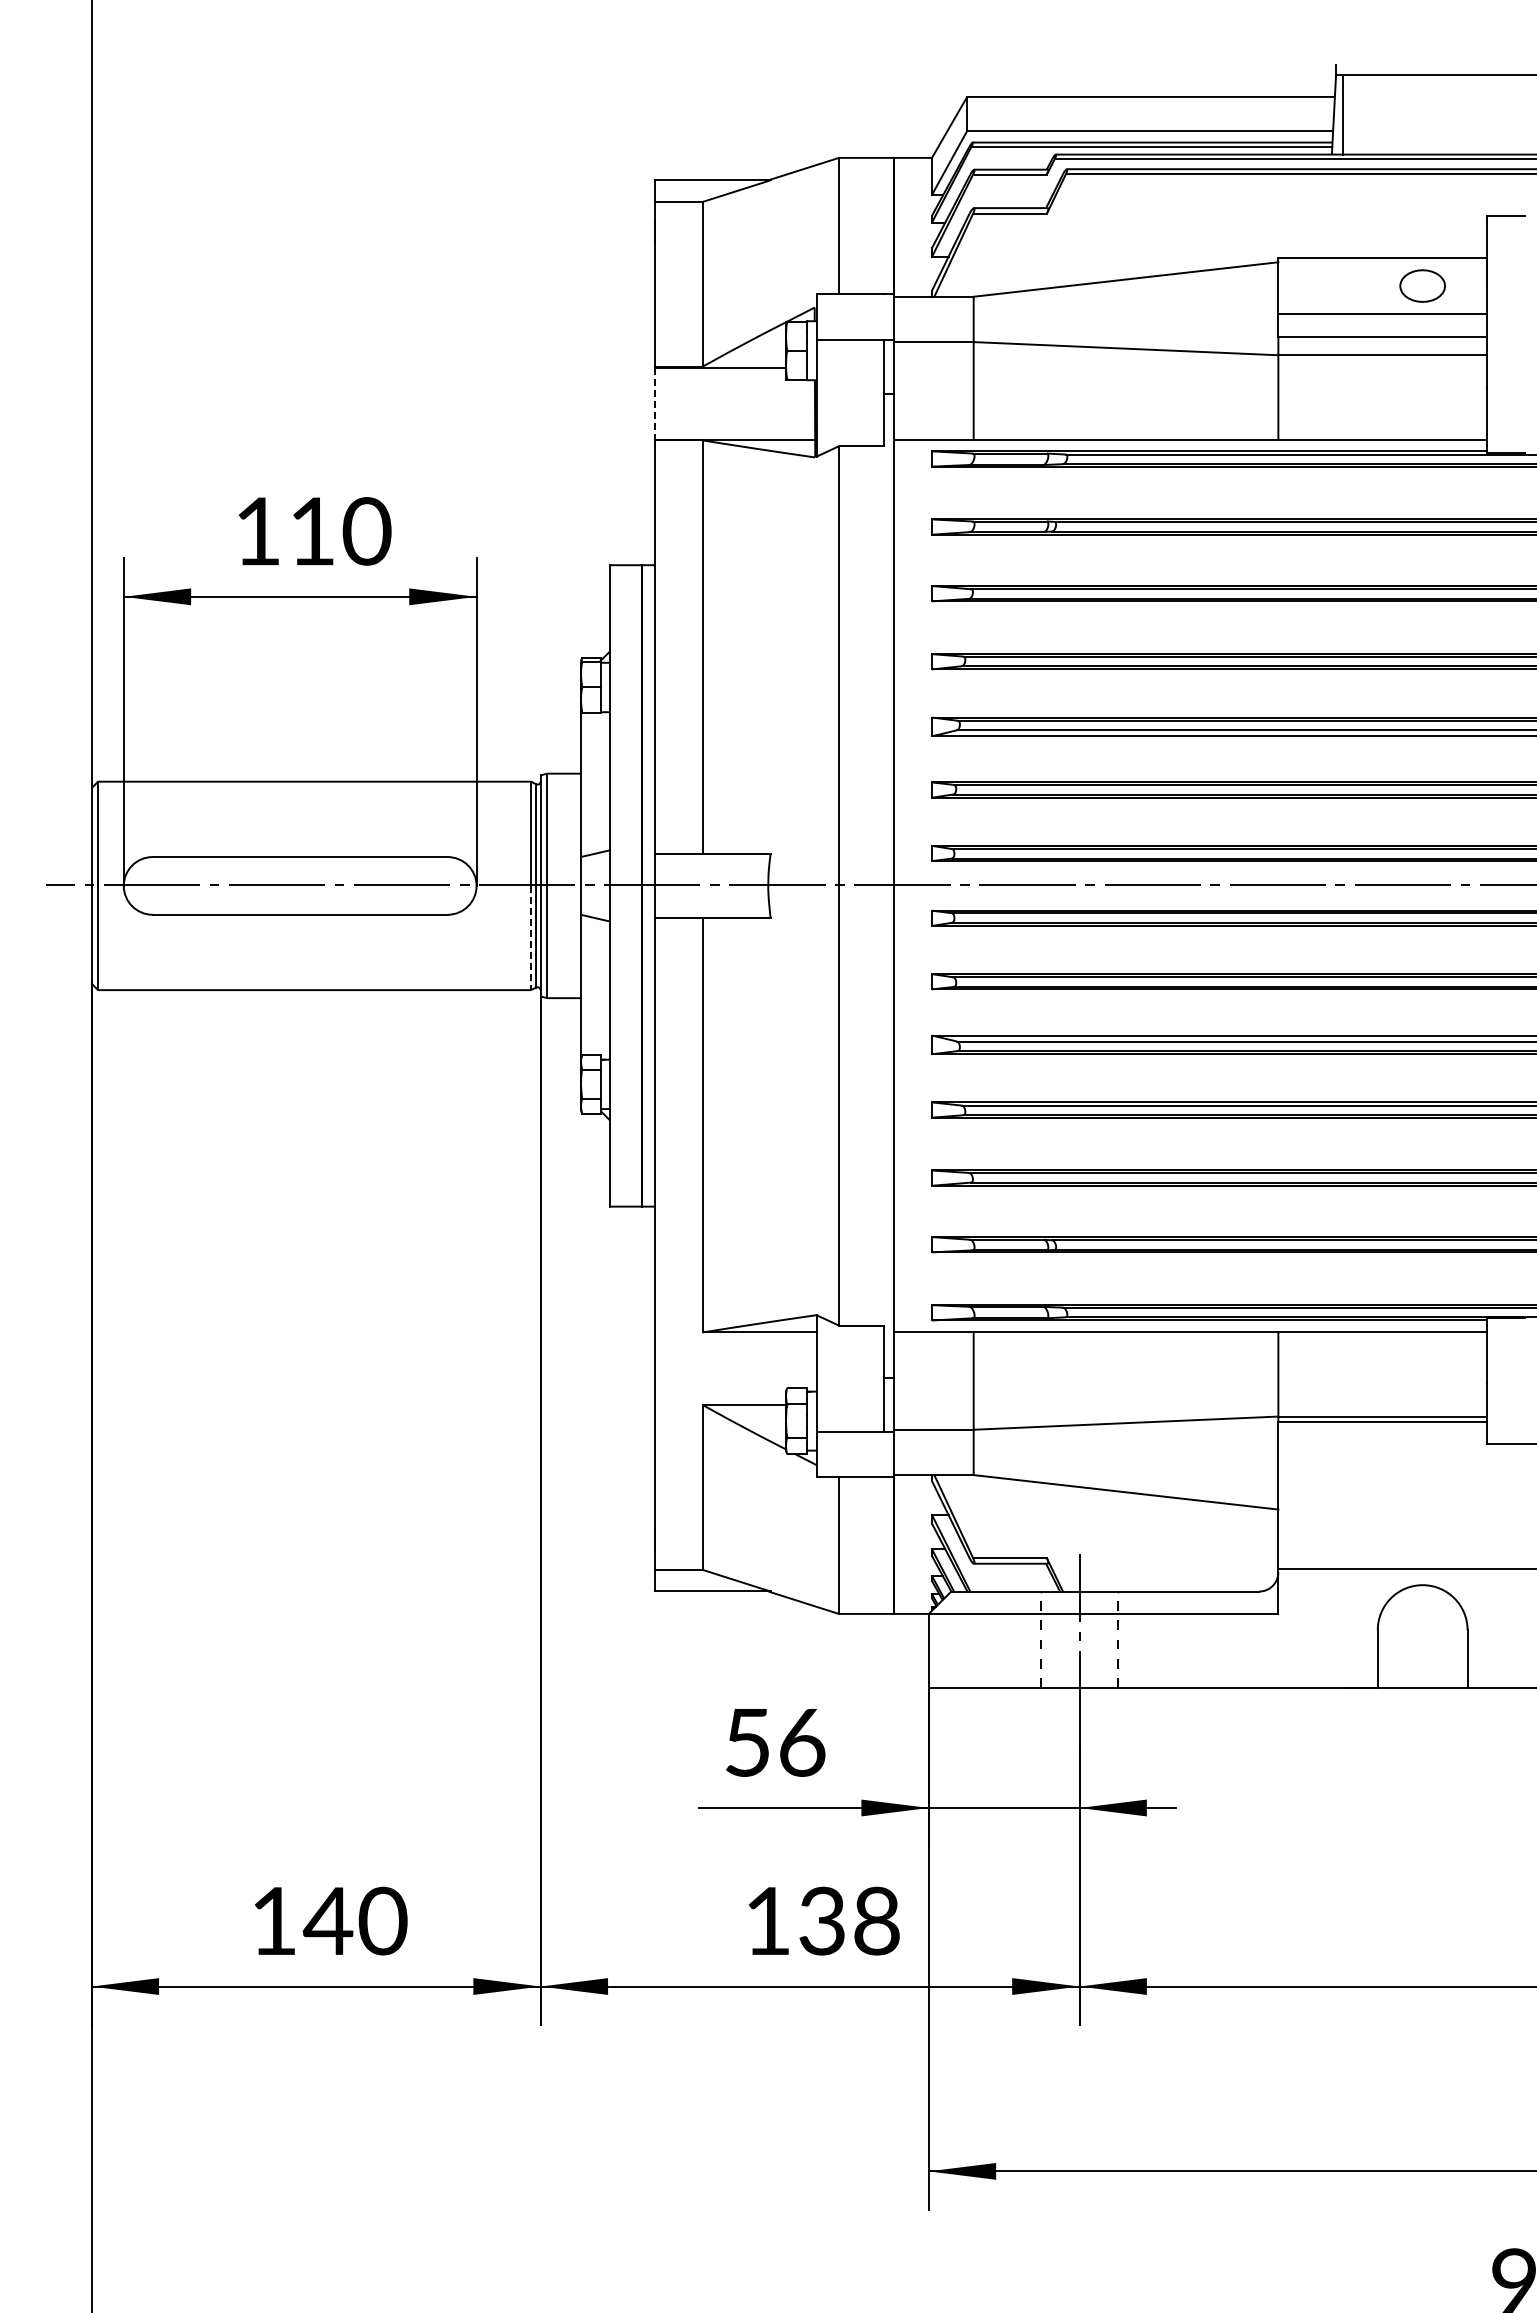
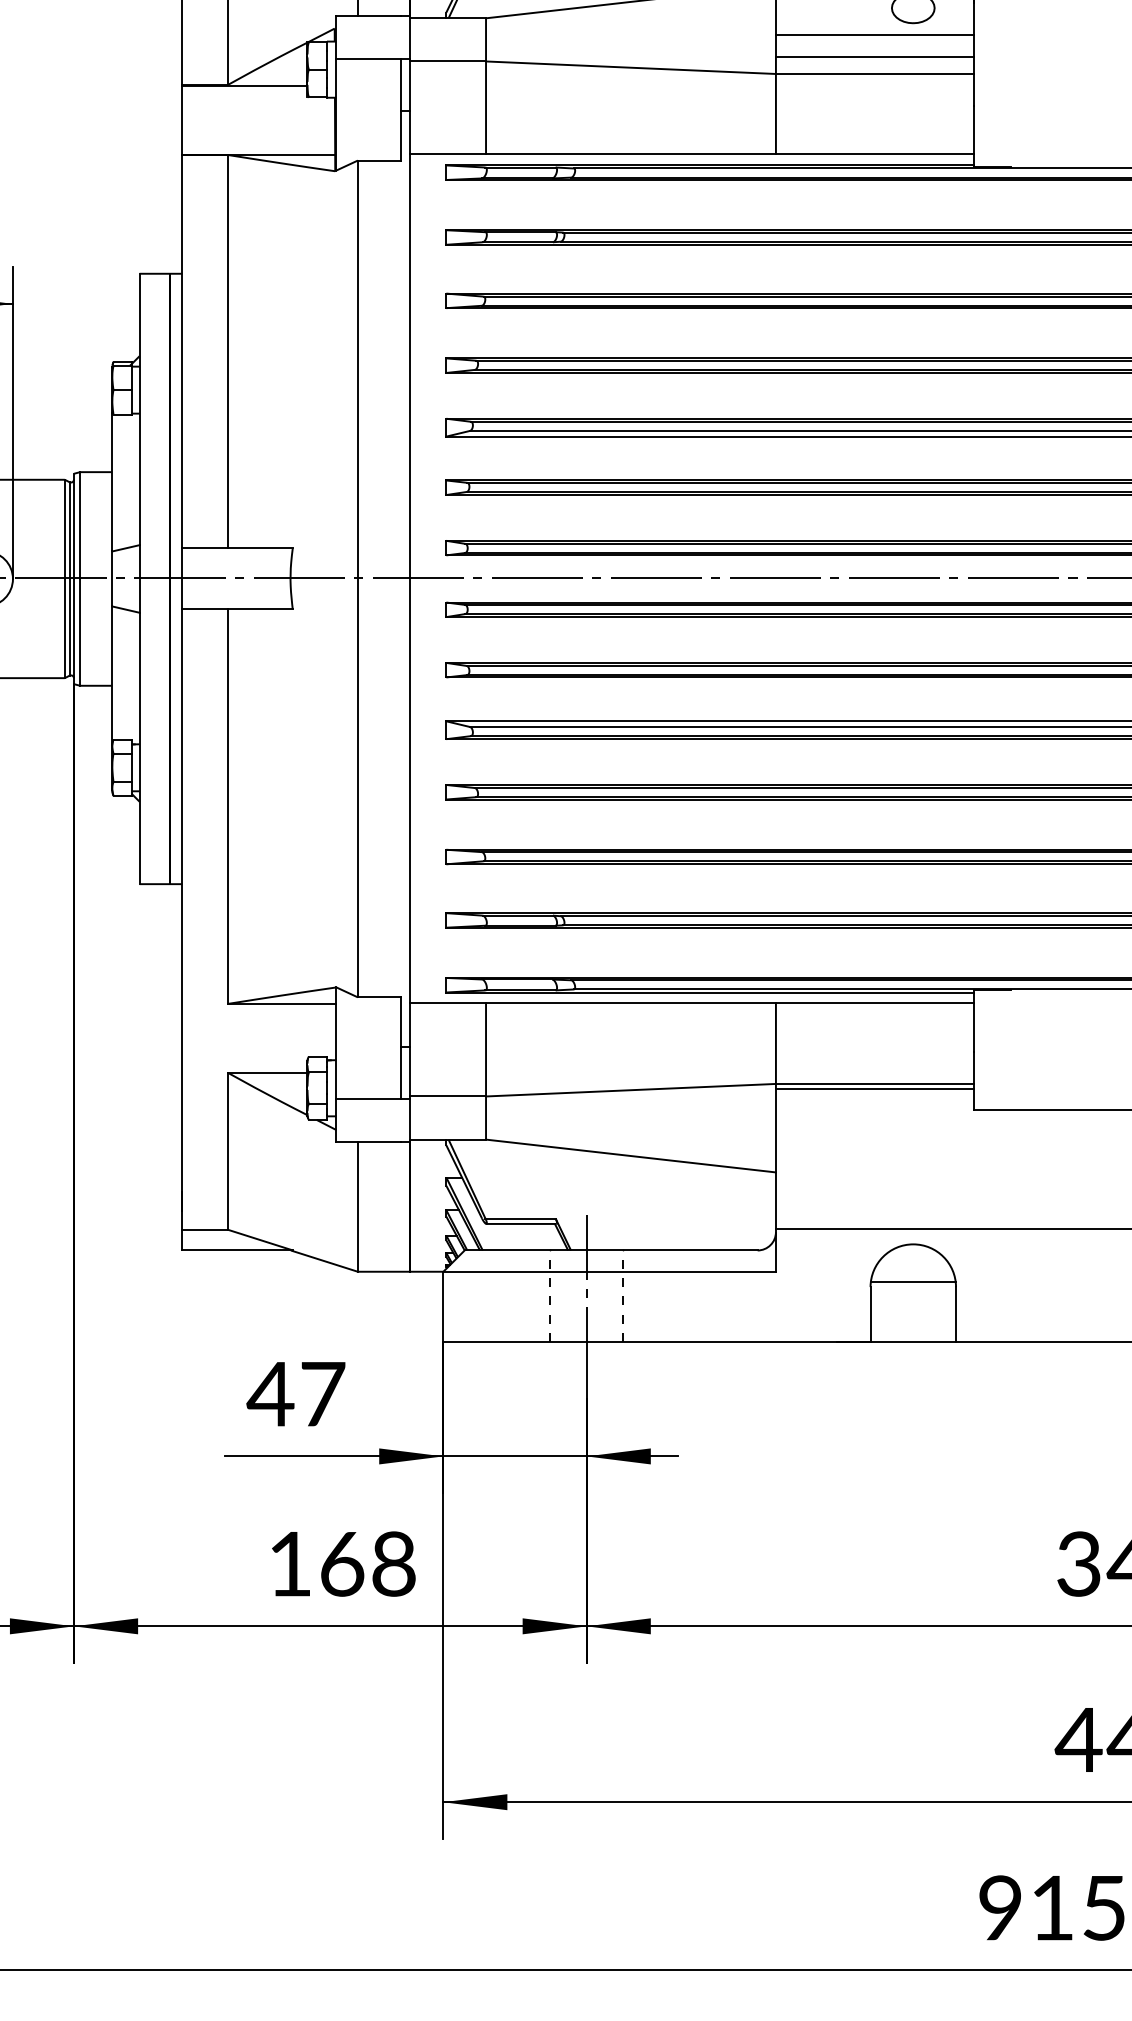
line: (654, 404) -> (182, 120), dashed -> solid
line: (531, 938) -> (65, 629), dashed -> solid
line: (1422, 1624) -> (913, 1281), added
text: (773, 1742) -> (295, 1394), 56 -> 47
text: (822, 1920) -> (342, 1563), 138 -> 168

